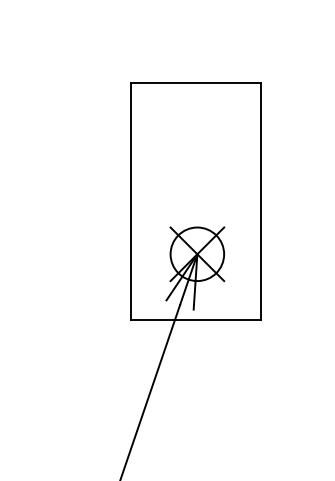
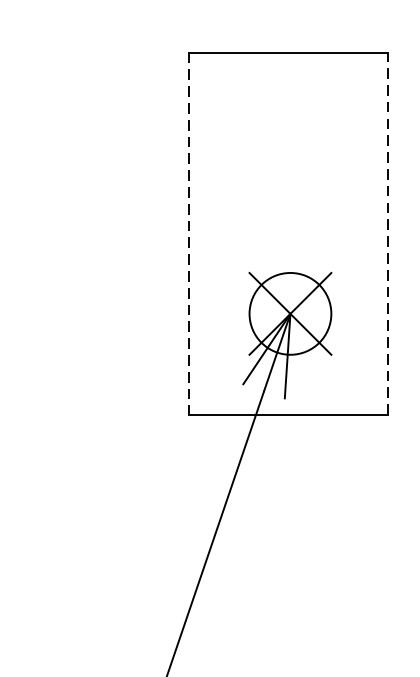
line: (130, 201) -> (188, 233), solid -> dashed
line: (260, 201) -> (386, 233), solid -> dashed

